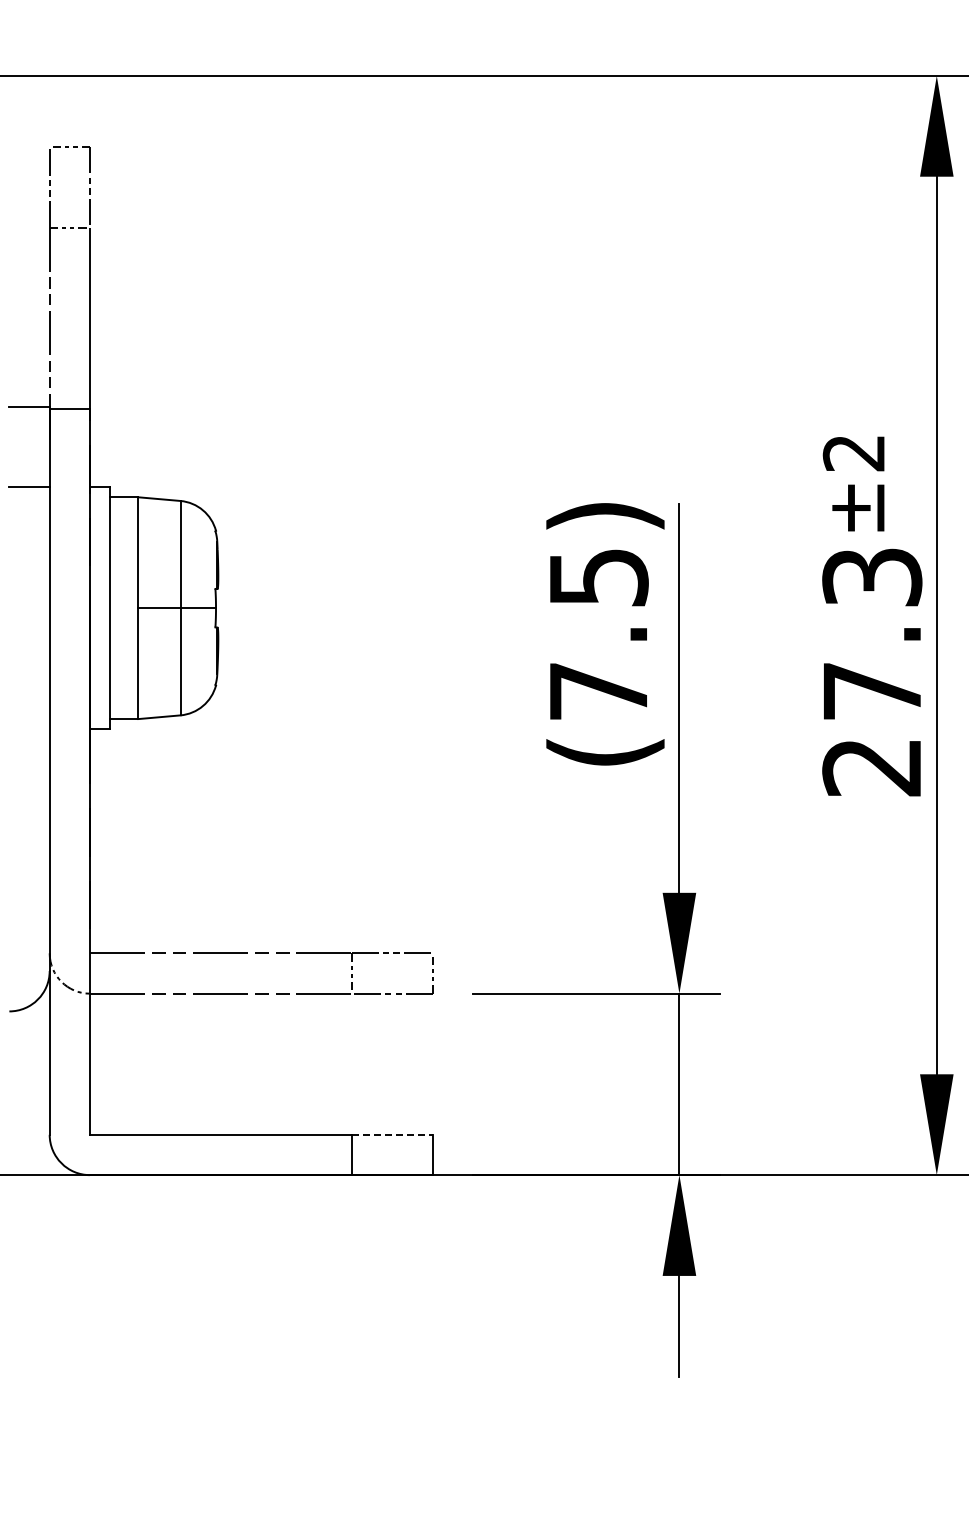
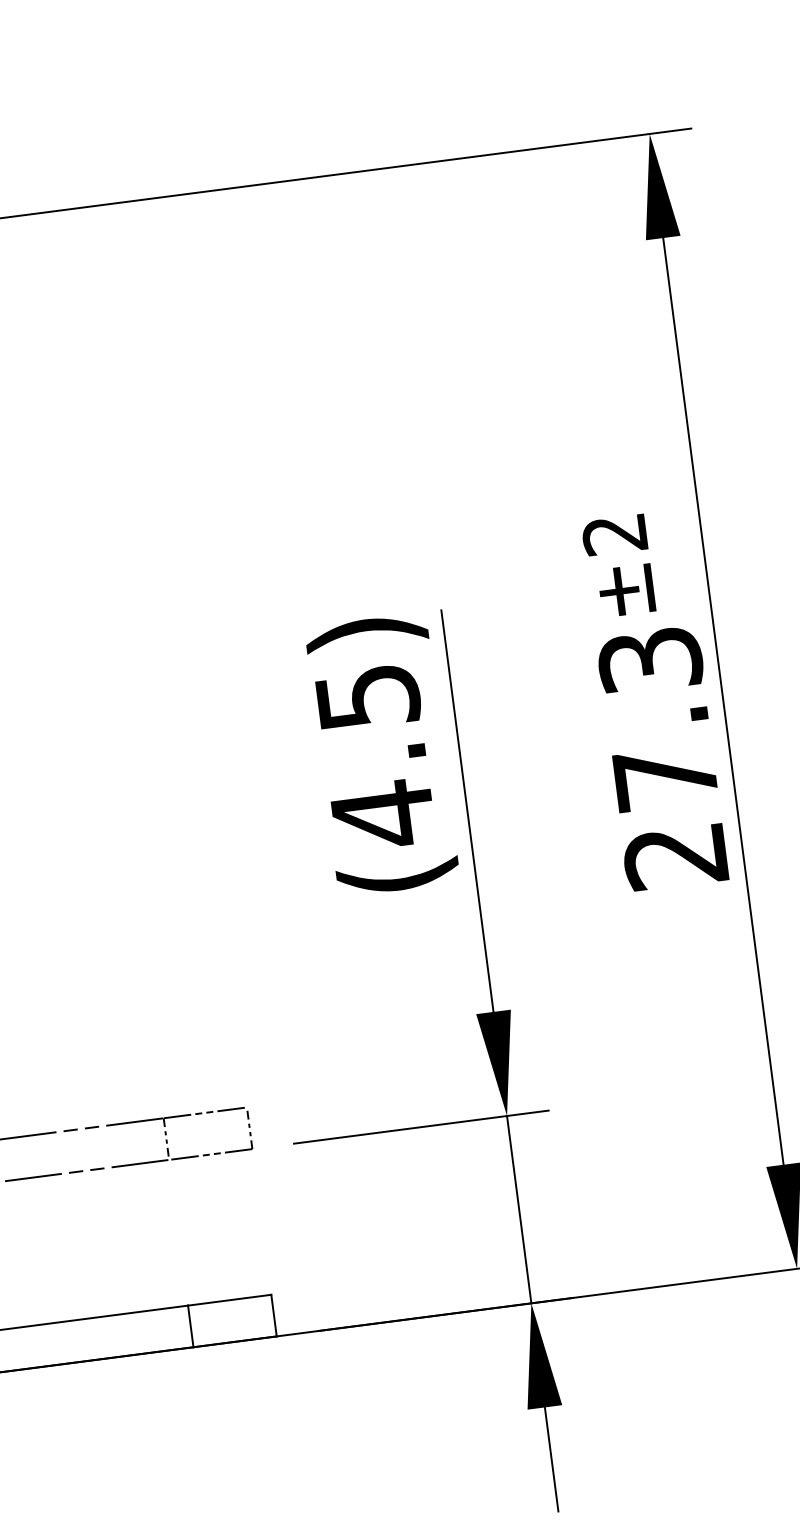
text: (598, 691) -> (382, 814), (7.5) -> (4.5)
line: (392, 1134) -> (229, 1299), dashed -> solid

